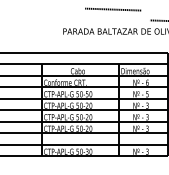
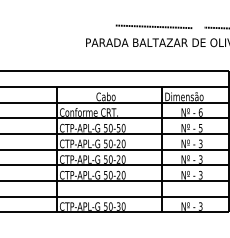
line: (112, 9) -> (153, 26), moved

